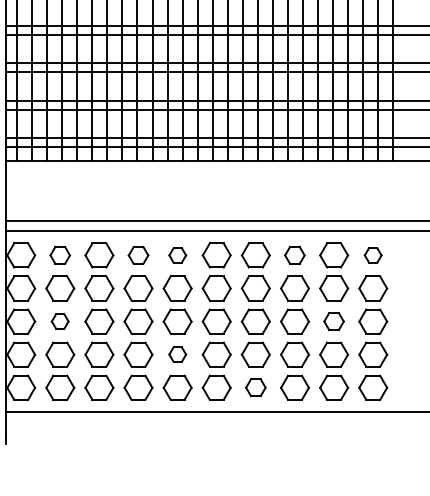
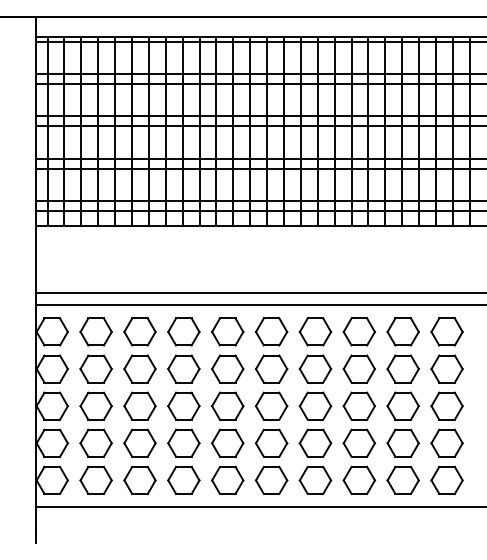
part: (59, 255) -> (95, 331), size x1.43
part: (138, 255) -> (183, 331), size x1.43
part: (177, 255) -> (227, 331), size x1.67
part: (294, 255) -> (358, 331), size x1.43
part: (372, 255) -> (446, 331), size x1.67
part: (59, 320) -> (95, 405), size x1.67
part: (333, 320) -> (402, 405), size x1.43
part: (177, 353) -> (227, 442), size x1.67
part: (255, 386) -> (315, 479), size x1.43

